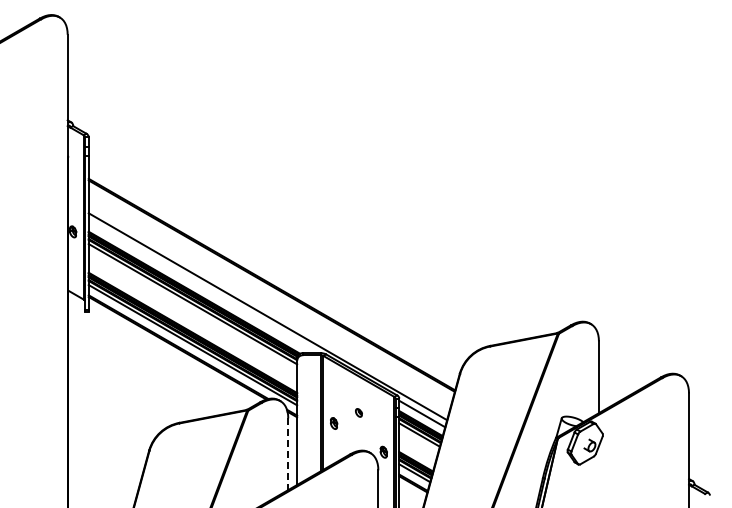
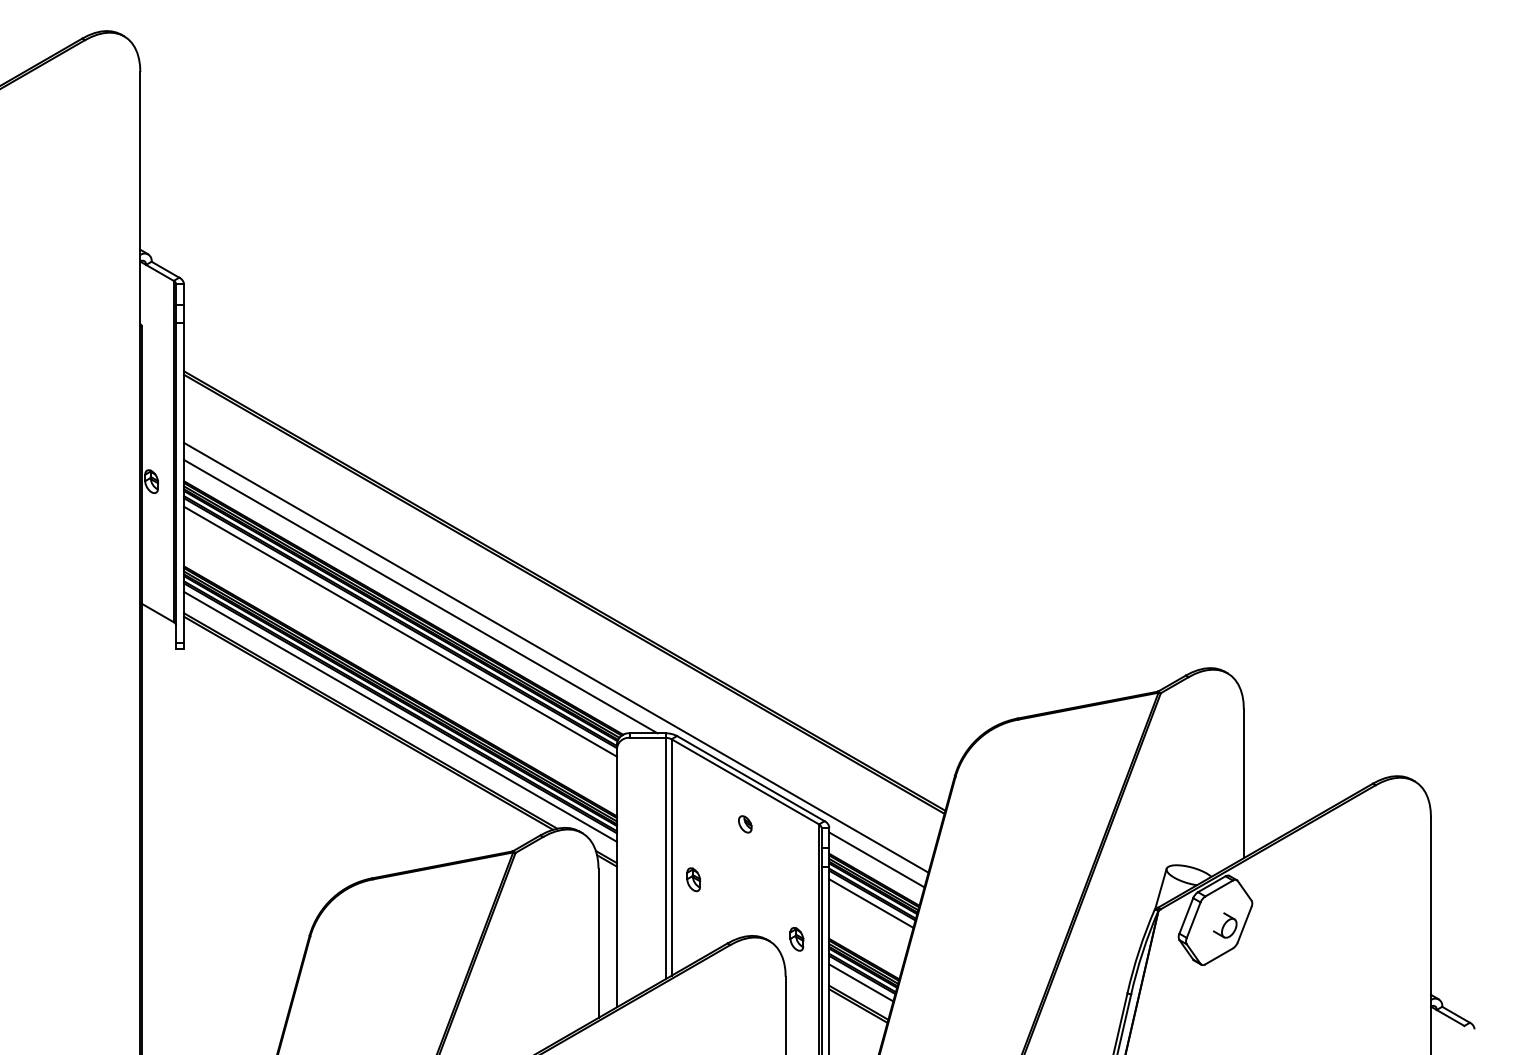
line: (202, 287) -> (420, 597), added
part: (358, 412) -> (744, 823), moved
line: (288, 454) -> (599, 943), dashed -> solid

